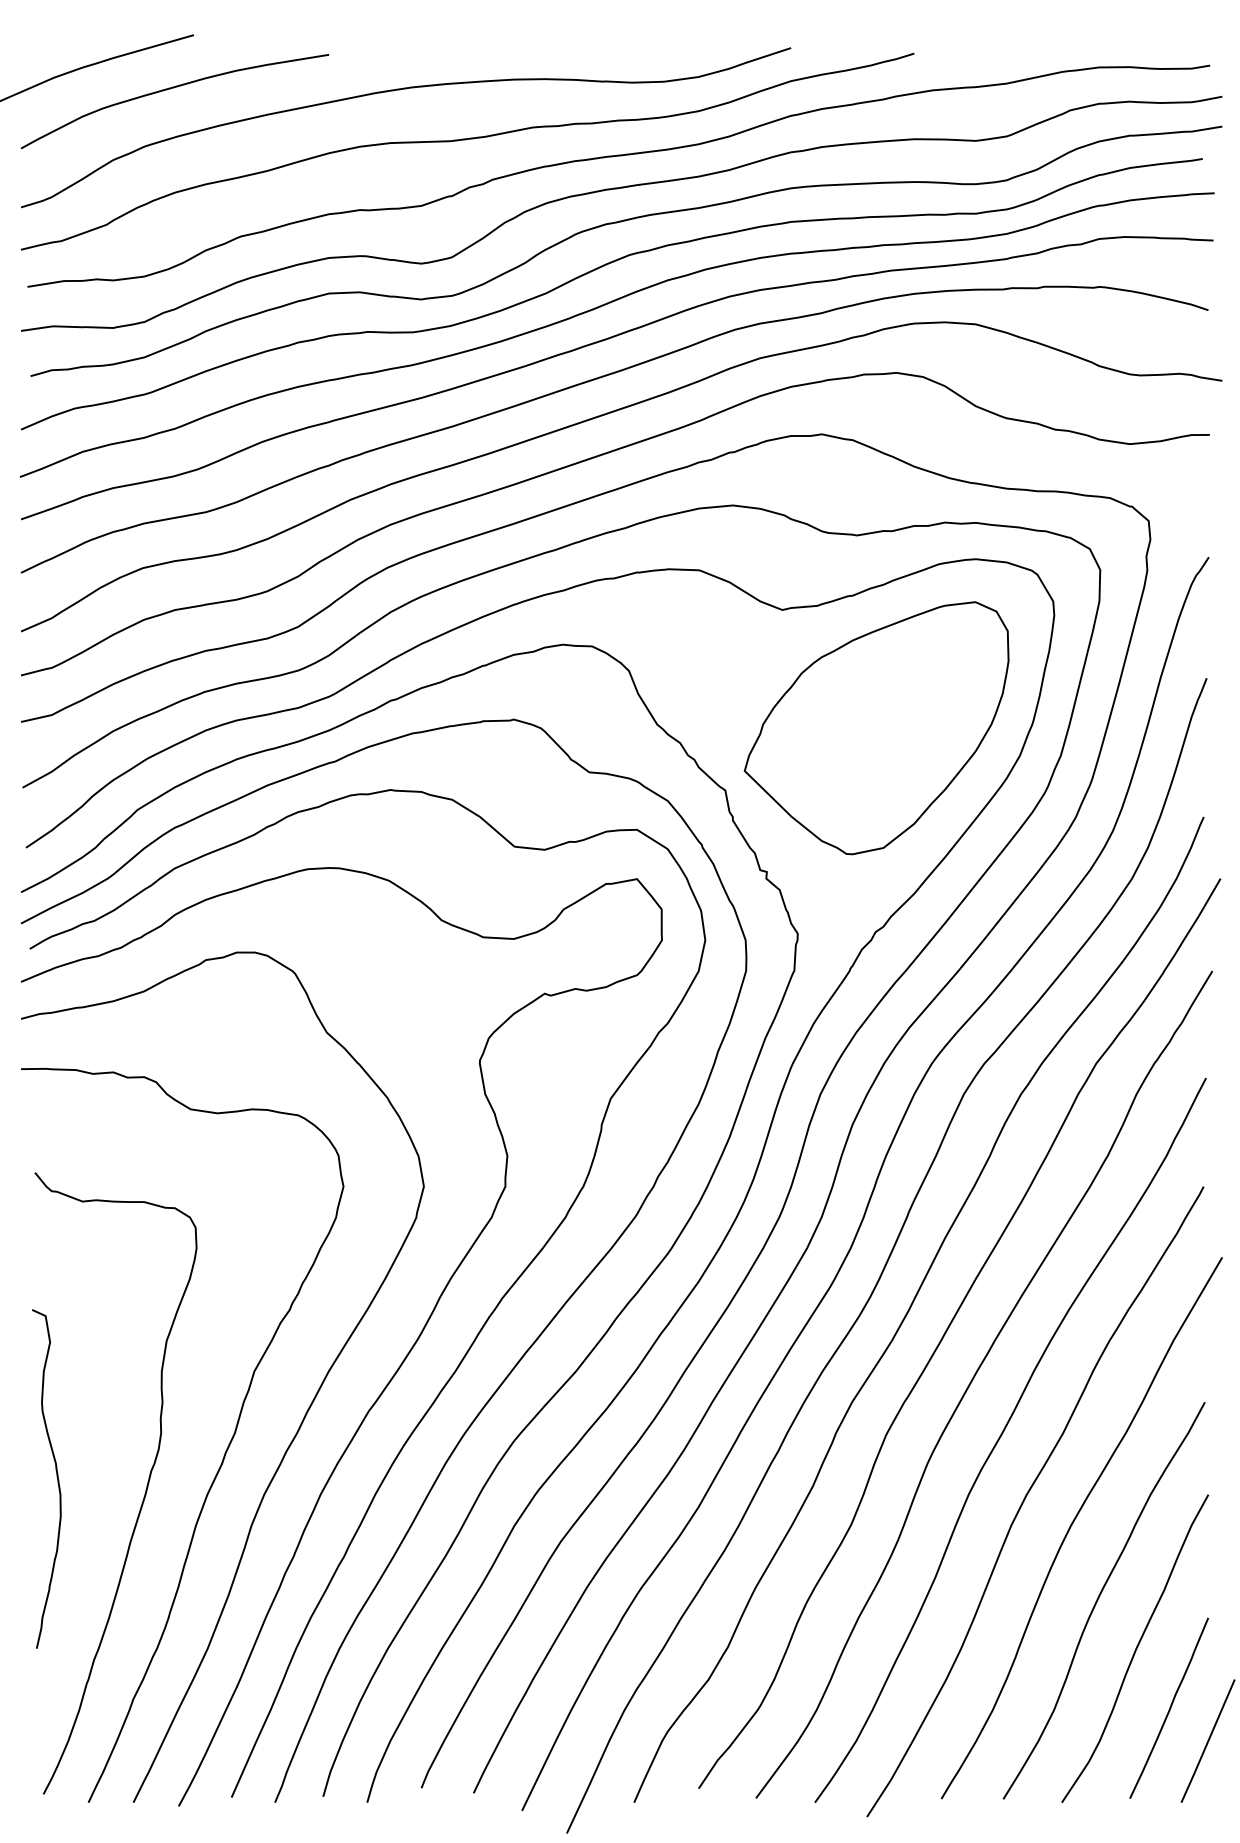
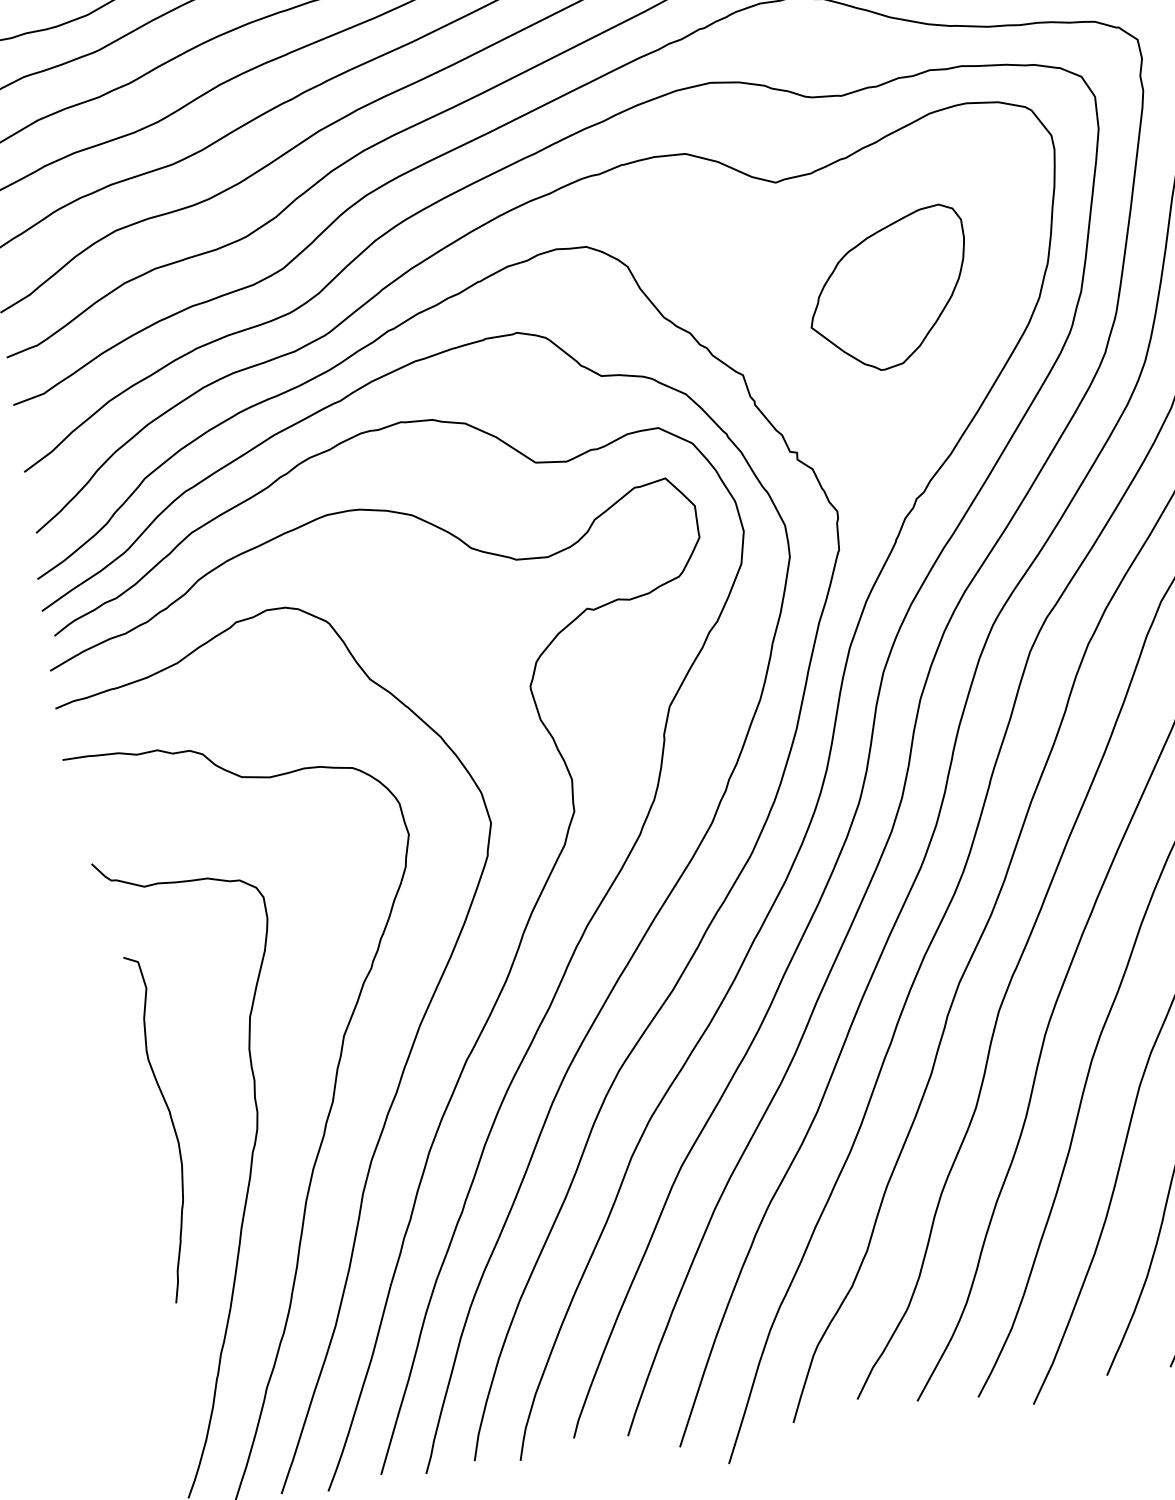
part: (876, 728) -> (888, 290), size x0.6
curve: (56, 1477) -> (172, 1125), moved

